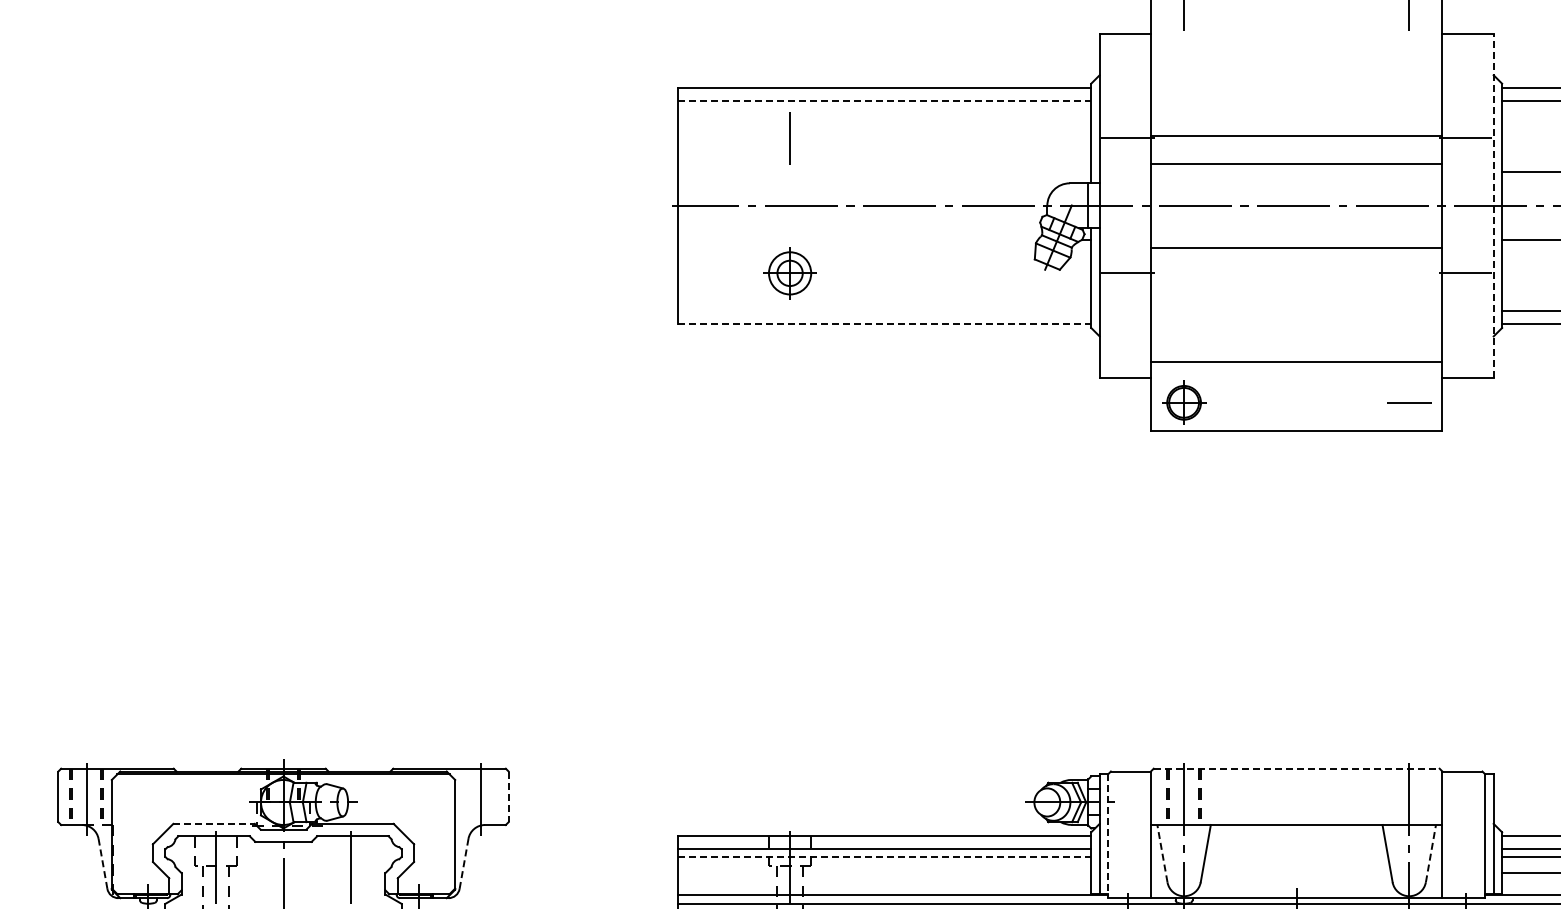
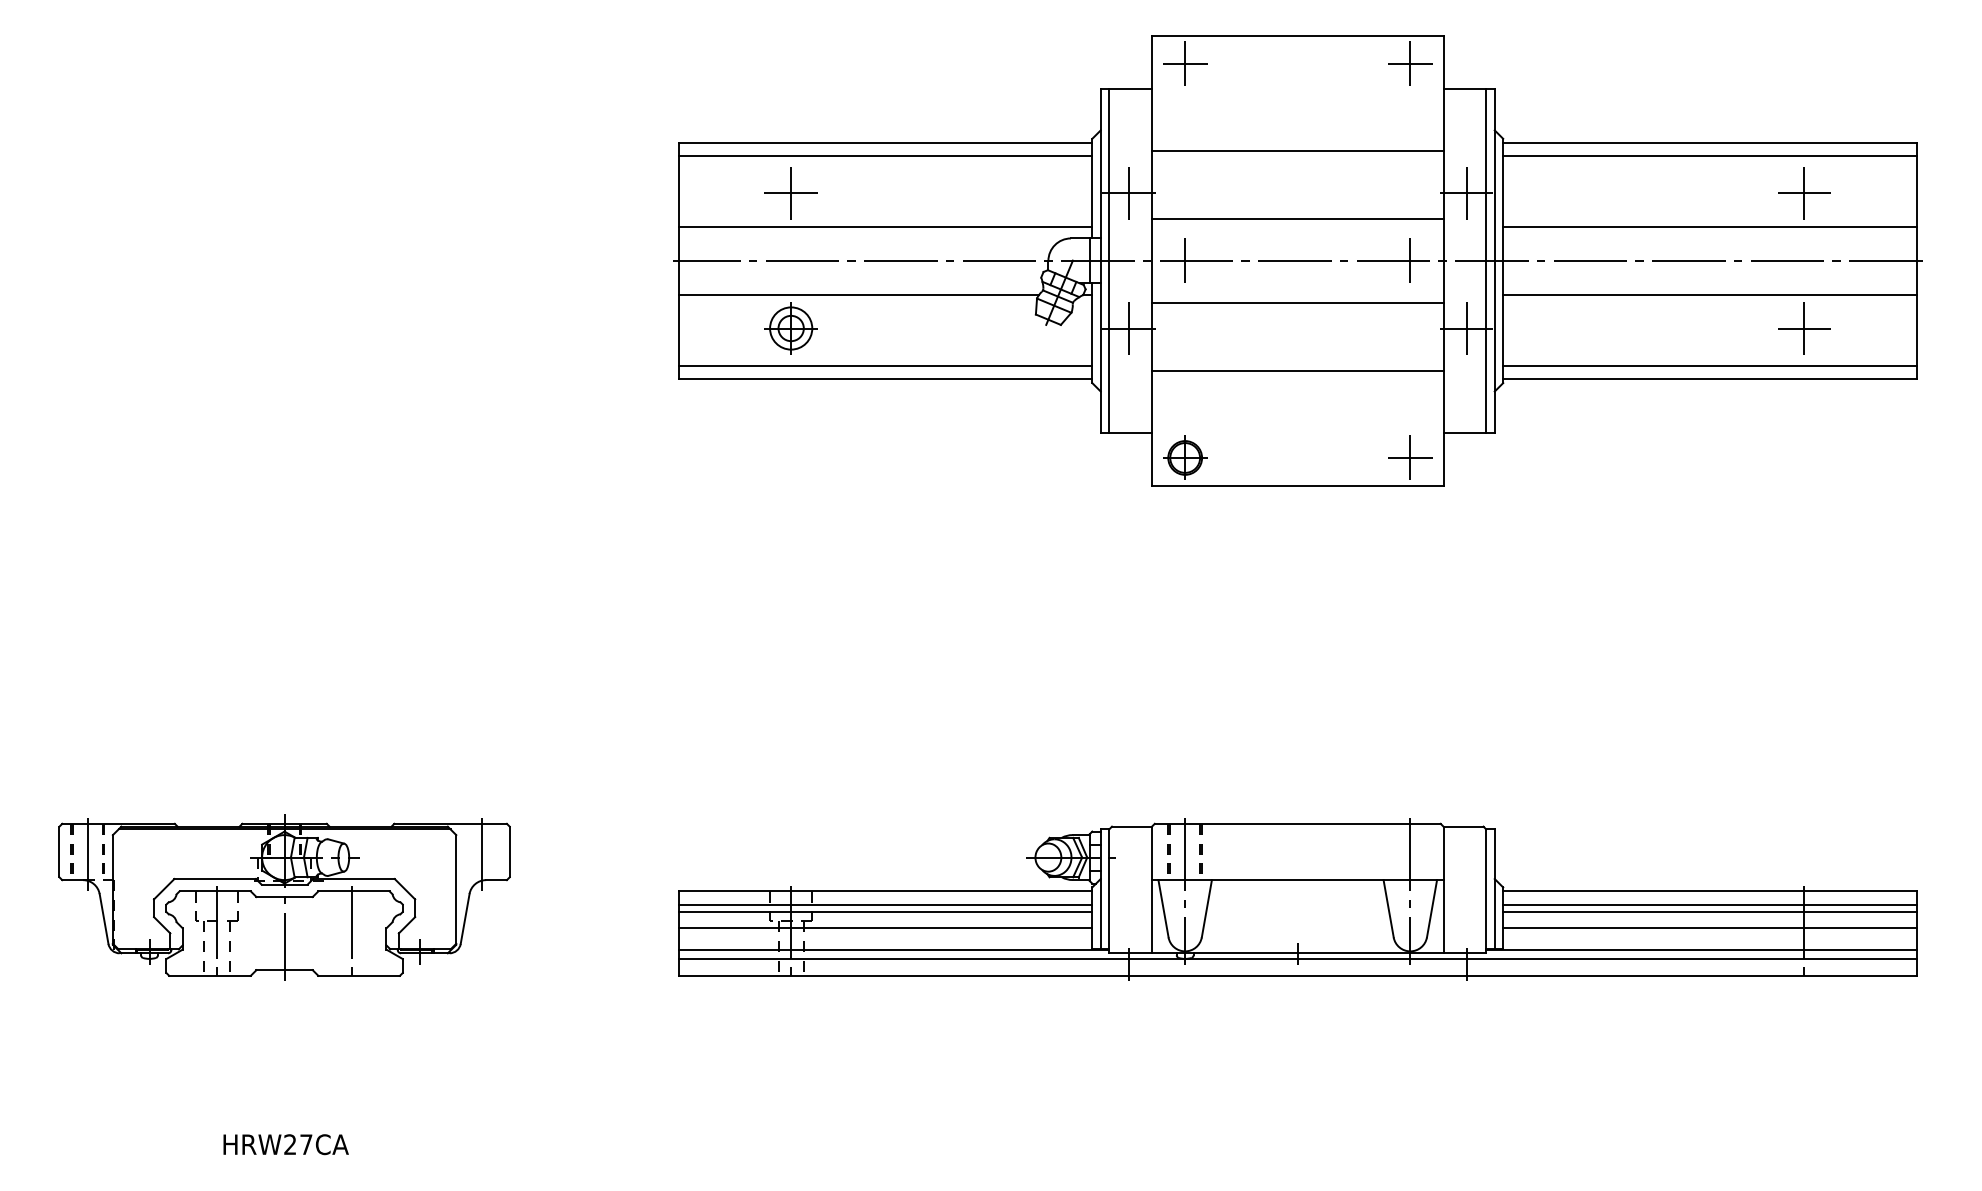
line: (1183, 8) -> (1184, 63), added
line: (1408, 8) -> (1409, 63), added
line: (884, 100) -> (885, 155), dashed -> solid
line: (1296, 136) -> (1297, 151), moved
line: (789, 138) -> (790, 193), added
line: (1127, 138) -> (1128, 193), added
line: (1465, 138) -> (1466, 193), added
line: (884, 172) -> (885, 227), added
line: (1108, 205) -> (1109, 260), added
line: (1184, 205) -> (1185, 260), added
line: (1409, 205) -> (1410, 260), added
line: (1485, 205) -> (1486, 260), added
line: (1493, 205) -> (1494, 260), dashed -> solid
line: (857, 239) -> (858, 294), added
line: (1127, 273) -> (1128, 328), added
line: (1465, 273) -> (1466, 328), added
line: (884, 311) -> (885, 366), added
line: (884, 324) -> (885, 379), dashed -> solid
line: (1296, 361) -> (1297, 370), moved
line: (1409, 402) -> (1410, 457), added
line: (1296, 768) -> (1297, 823), dashed -> solid
line: (508, 797) -> (509, 852), dashed -> solid
line: (214, 824) -> (215, 879), dashed -> solid
line: (1108, 836) -> (1109, 891), dashed -> solid
line: (1162, 853) -> (1163, 908), dashed -> solid
line: (1431, 853) -> (1432, 908), dashed -> solid
line: (884, 856) -> (885, 911), dashed -> solid
line: (103, 863) -> (104, 918), dashed -> solid
line: (464, 863) -> (465, 918), dashed -> solid
line: (884, 873) -> (885, 928), added

